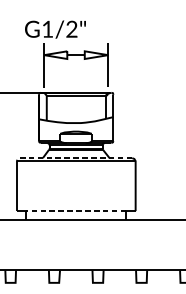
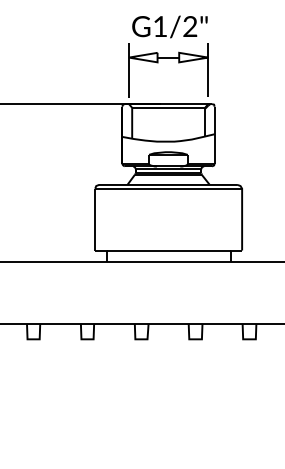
text: (55, 29) -> (169, 26), moved
line: (72, 157) -> (164, 184), dashed -> solid
line: (76, 211) -> (168, 250), dashed -> solid

